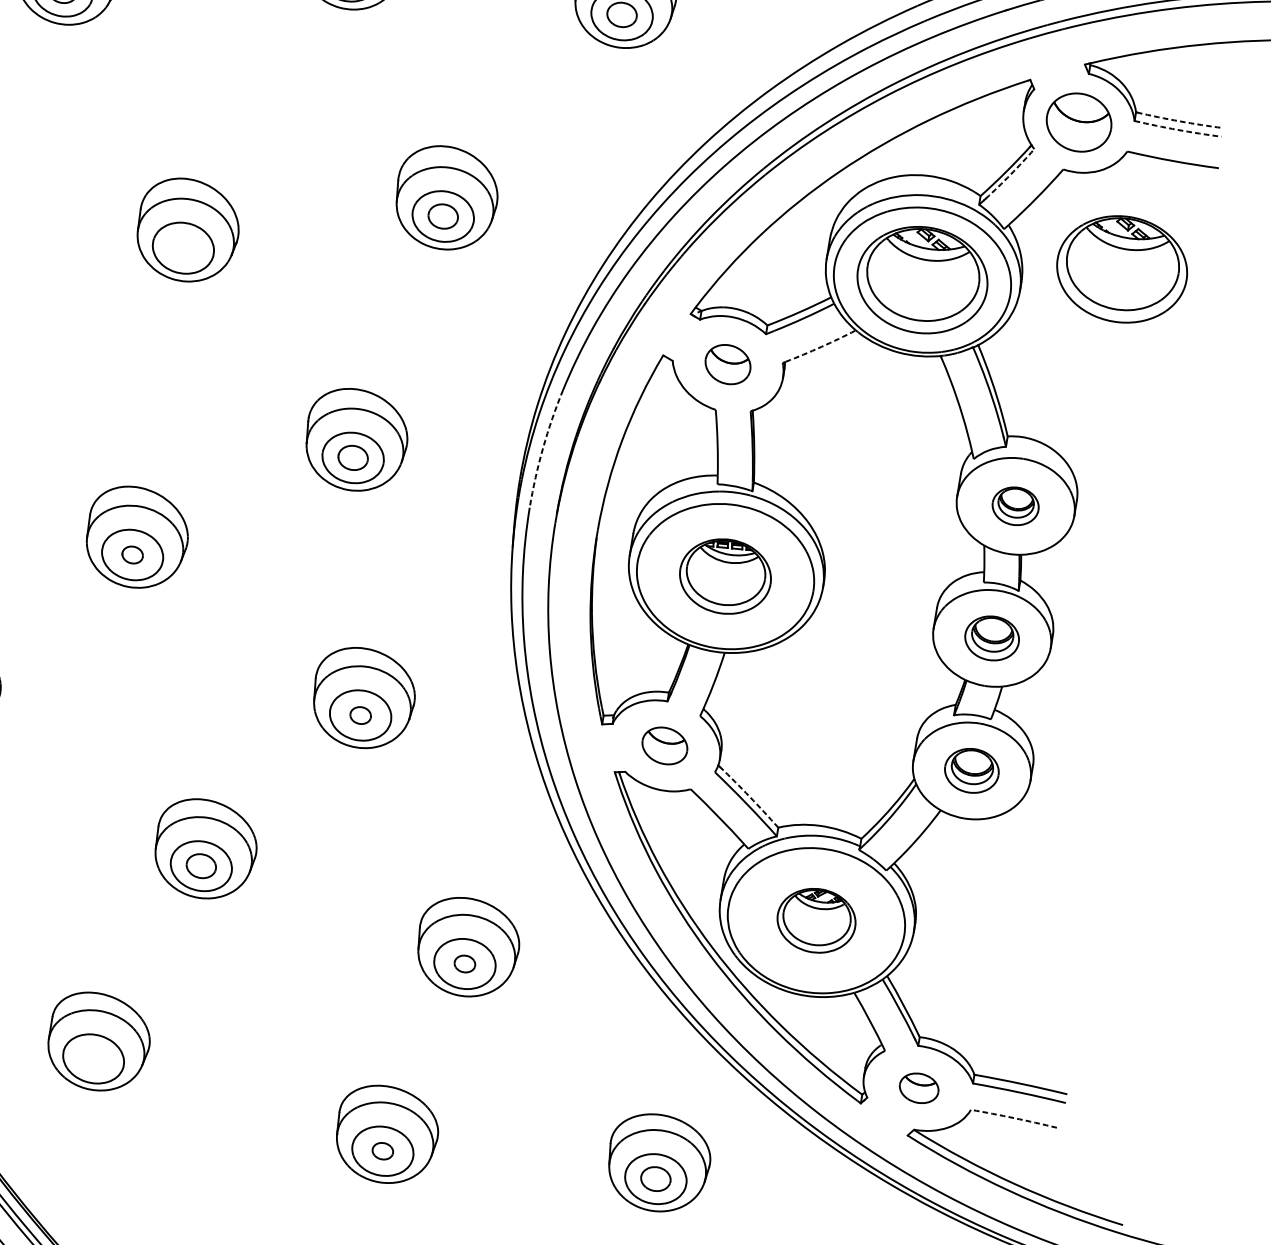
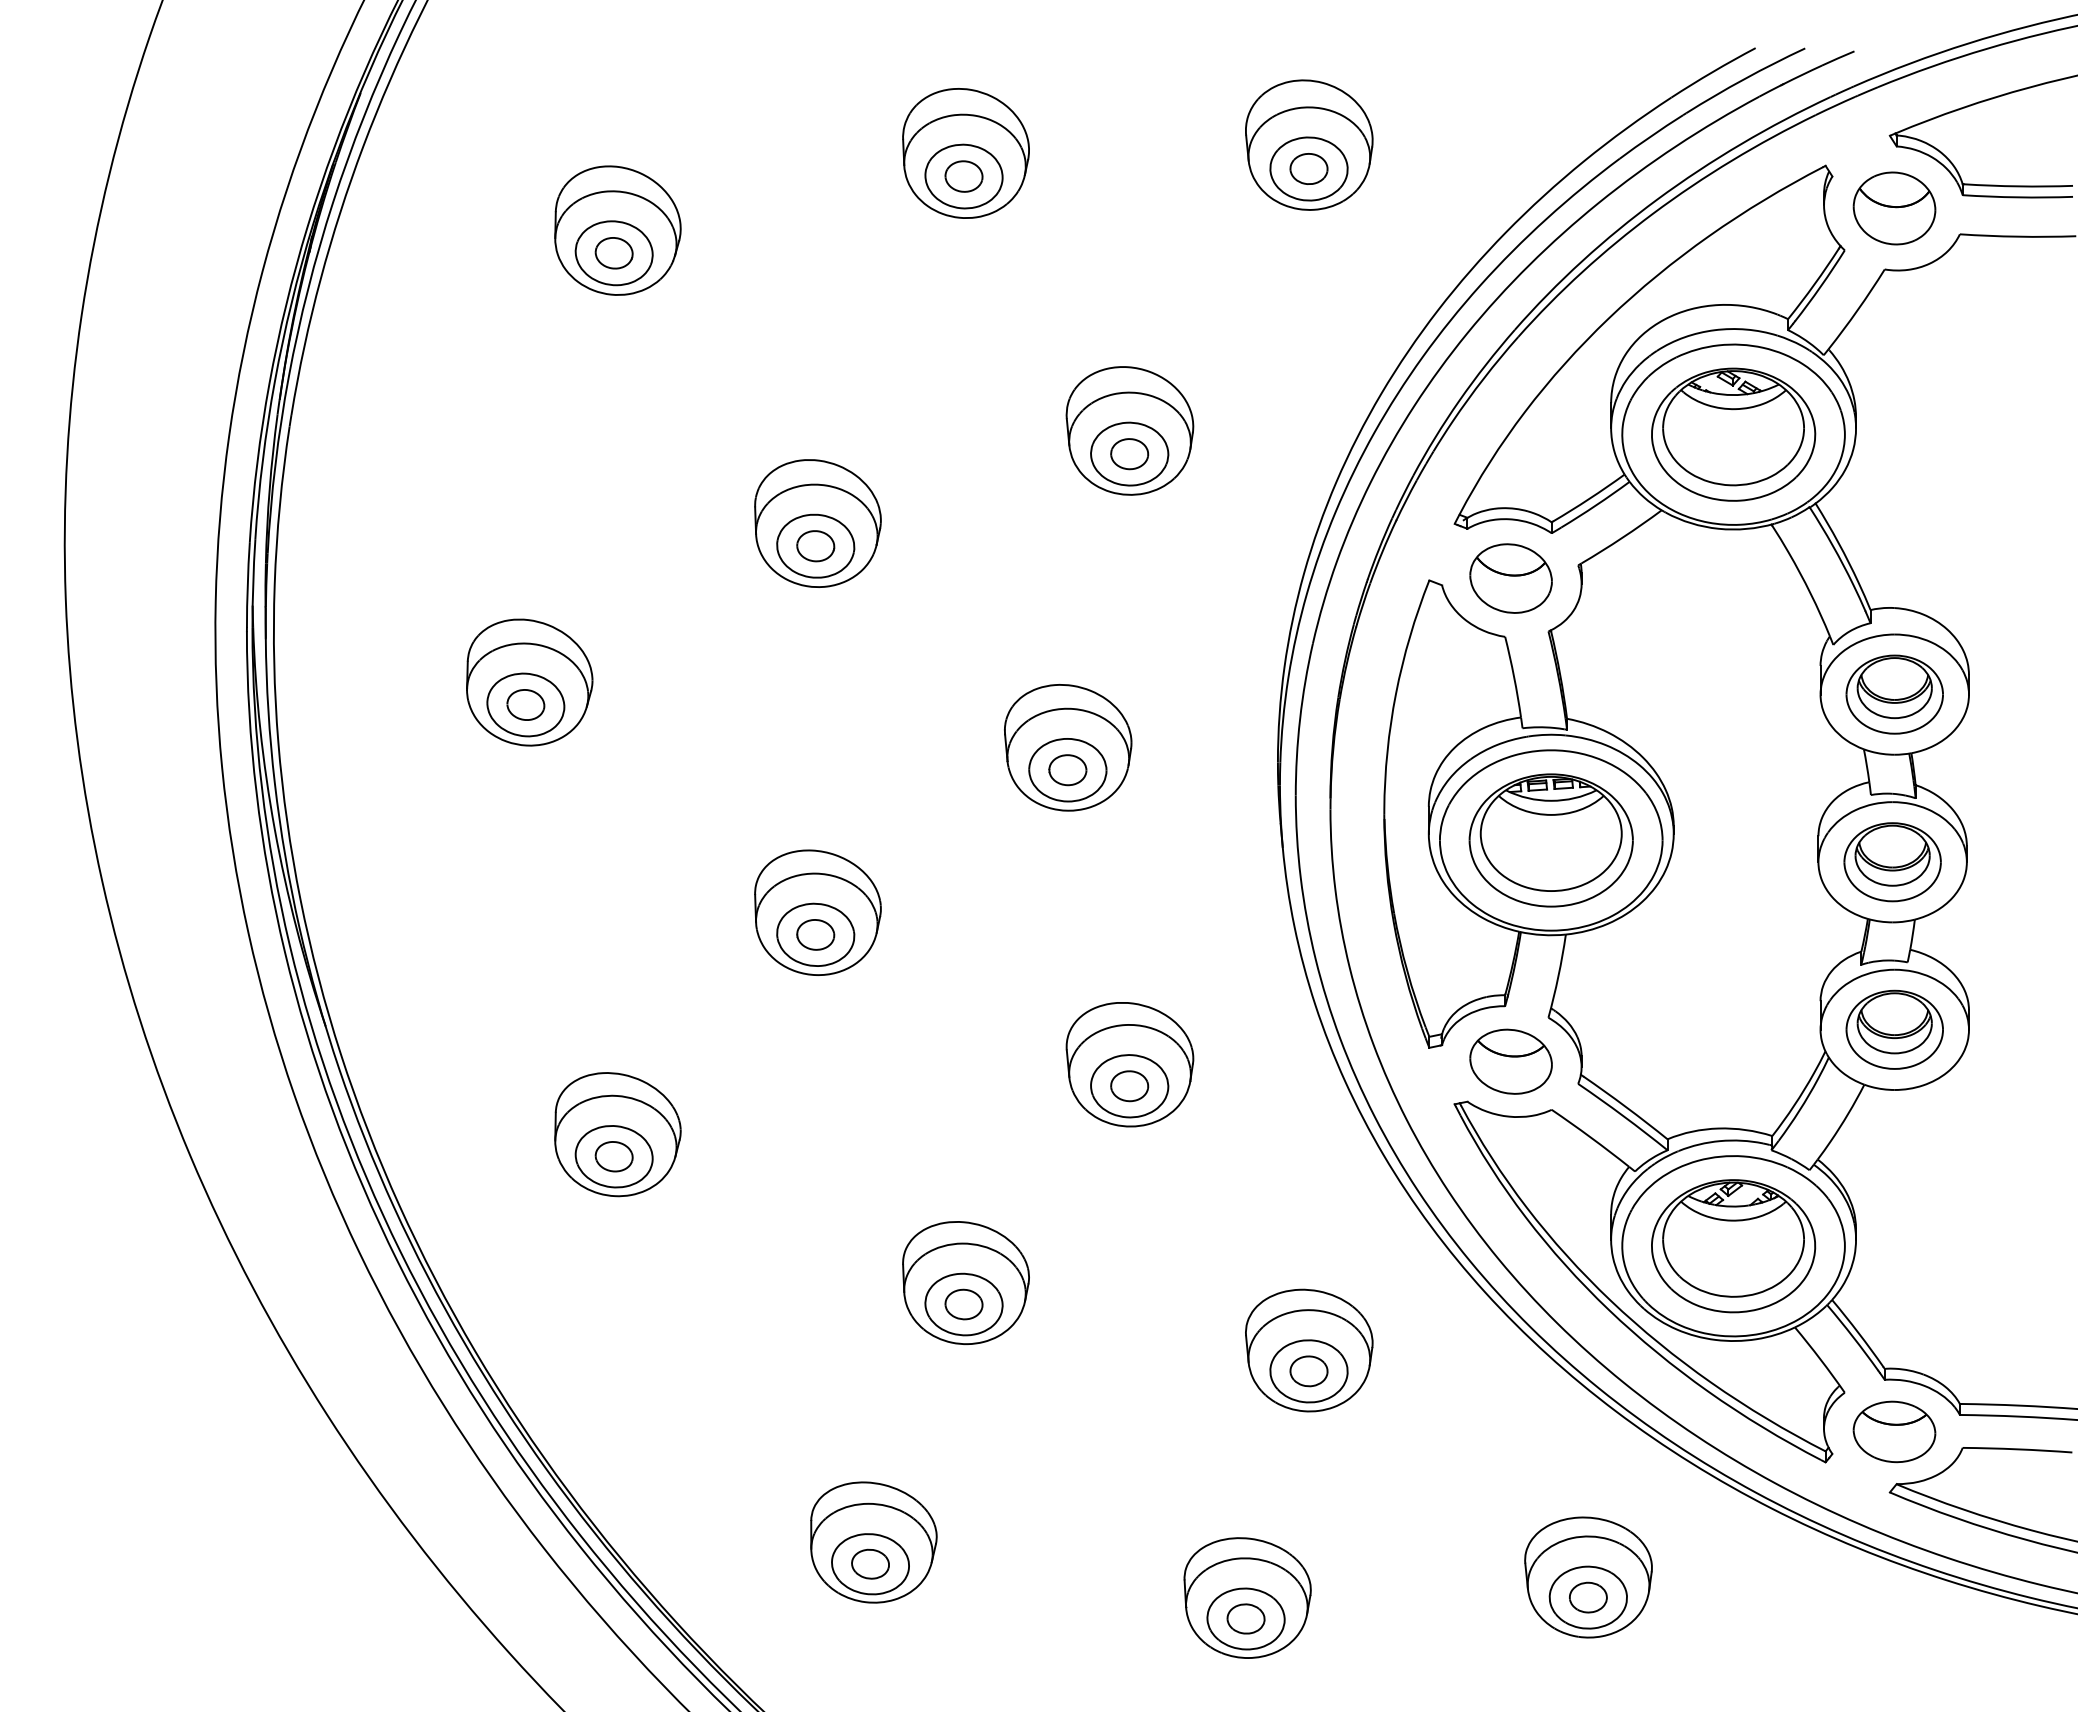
arc: (1179, 121) -> (2018, 186), dashed -> solid
arc: (1177, 129) -> (2017, 197), dashed -> solid
arc: (1010, 174) -> (1820, 286), dashed -> solid
part: (183, 248) -> (815, 546), added
part: (1122, 269) -> (1977, 380), removed
arc: (821, 346) -> (1622, 537), dashed -> solid
part: (727, 364) -> (1510, 578), size x1.43
arc: (543, 448) -> (1300, 719), dashed -> solid
part: (1015, 506) -> (1894, 694), size x1.67
part: (132, 554) -> (815, 934), size x1.43
part: (724, 576) -> (1550, 840), size x1.43
part: (992, 638) -> (1892, 862), size x1.43
part: (360, 715) -> (1129, 1086), size x1.43
part: (664, 745) -> (1510, 1061), size x1.43
part: (971, 770) -> (1894, 1029), size x1.43
arc: (750, 797) -> (1626, 1107), dashed -> solid
part: (816, 920) -> (1733, 1246), size x1.67
part: (464, 964) -> (1308, 1371), size x1.43
part: (93, 1058) -> (870, 1563), added
part: (919, 1087) -> (1894, 1431), size x1.67
arc: (1013, 1118) -> (2017, 1449), dashed -> solid
part: (382, 1150) -> (1245, 1618), size x1.43

